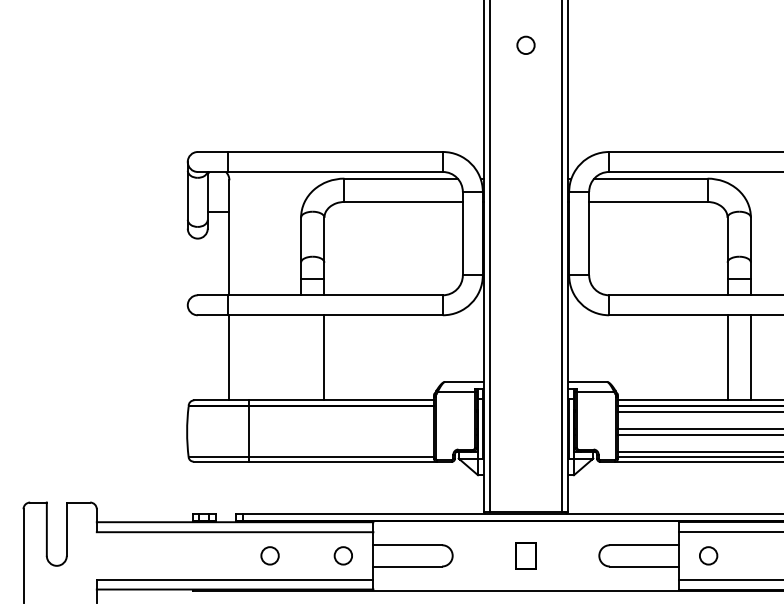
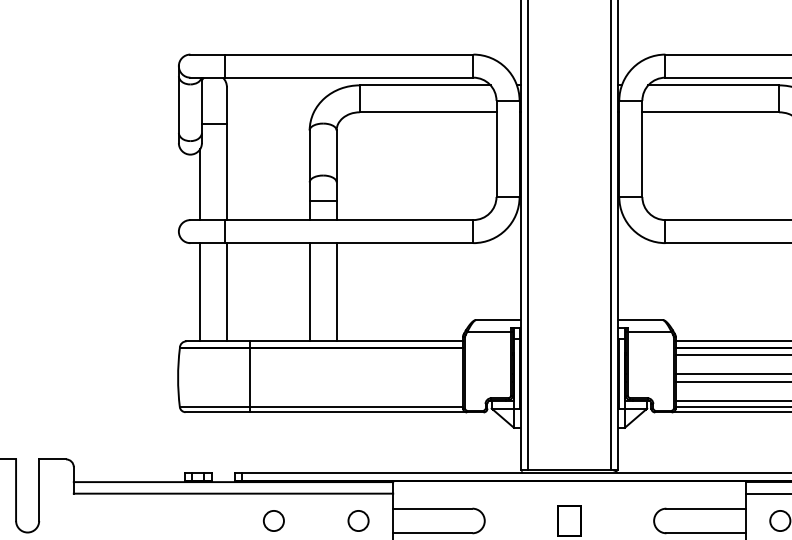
line: (206, 264) -> (200, 184), added
line: (206, 357) -> (200, 291), added
line: (301, 357) -> (310, 291), added

